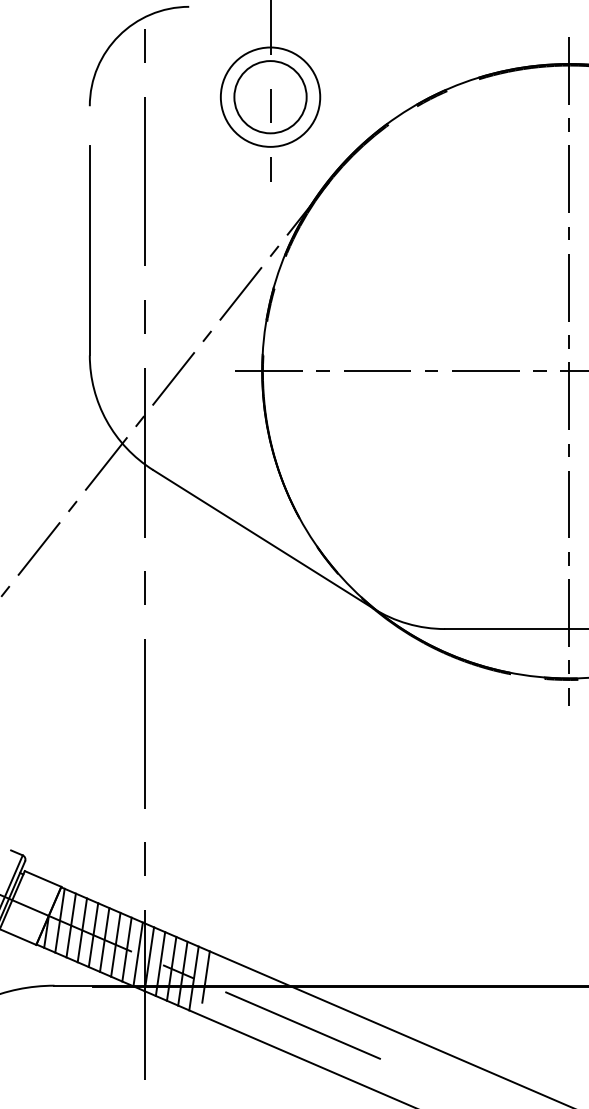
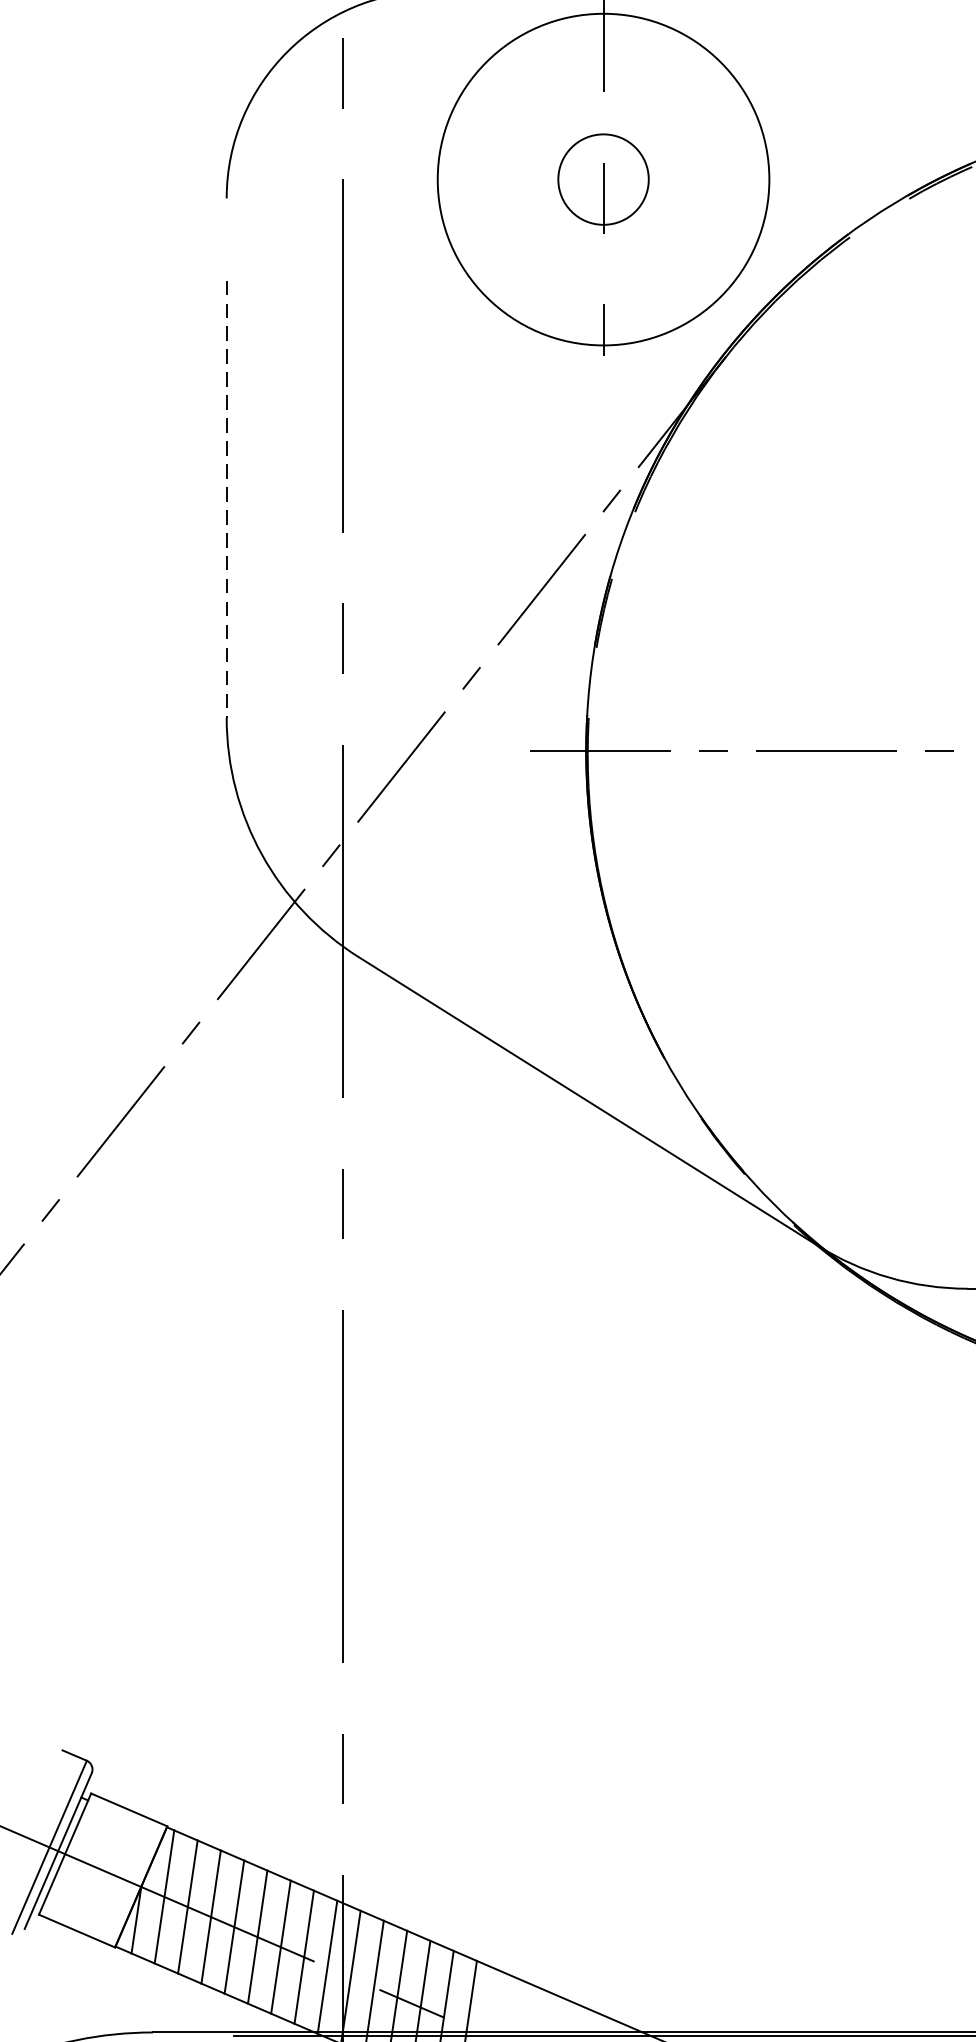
circle: (270, 96) -> (603, 178), size x1.6
circle: (270, 97) -> (603, 180), size x0.6
line: (89, 250) -> (226, 499), solid -> dashed

